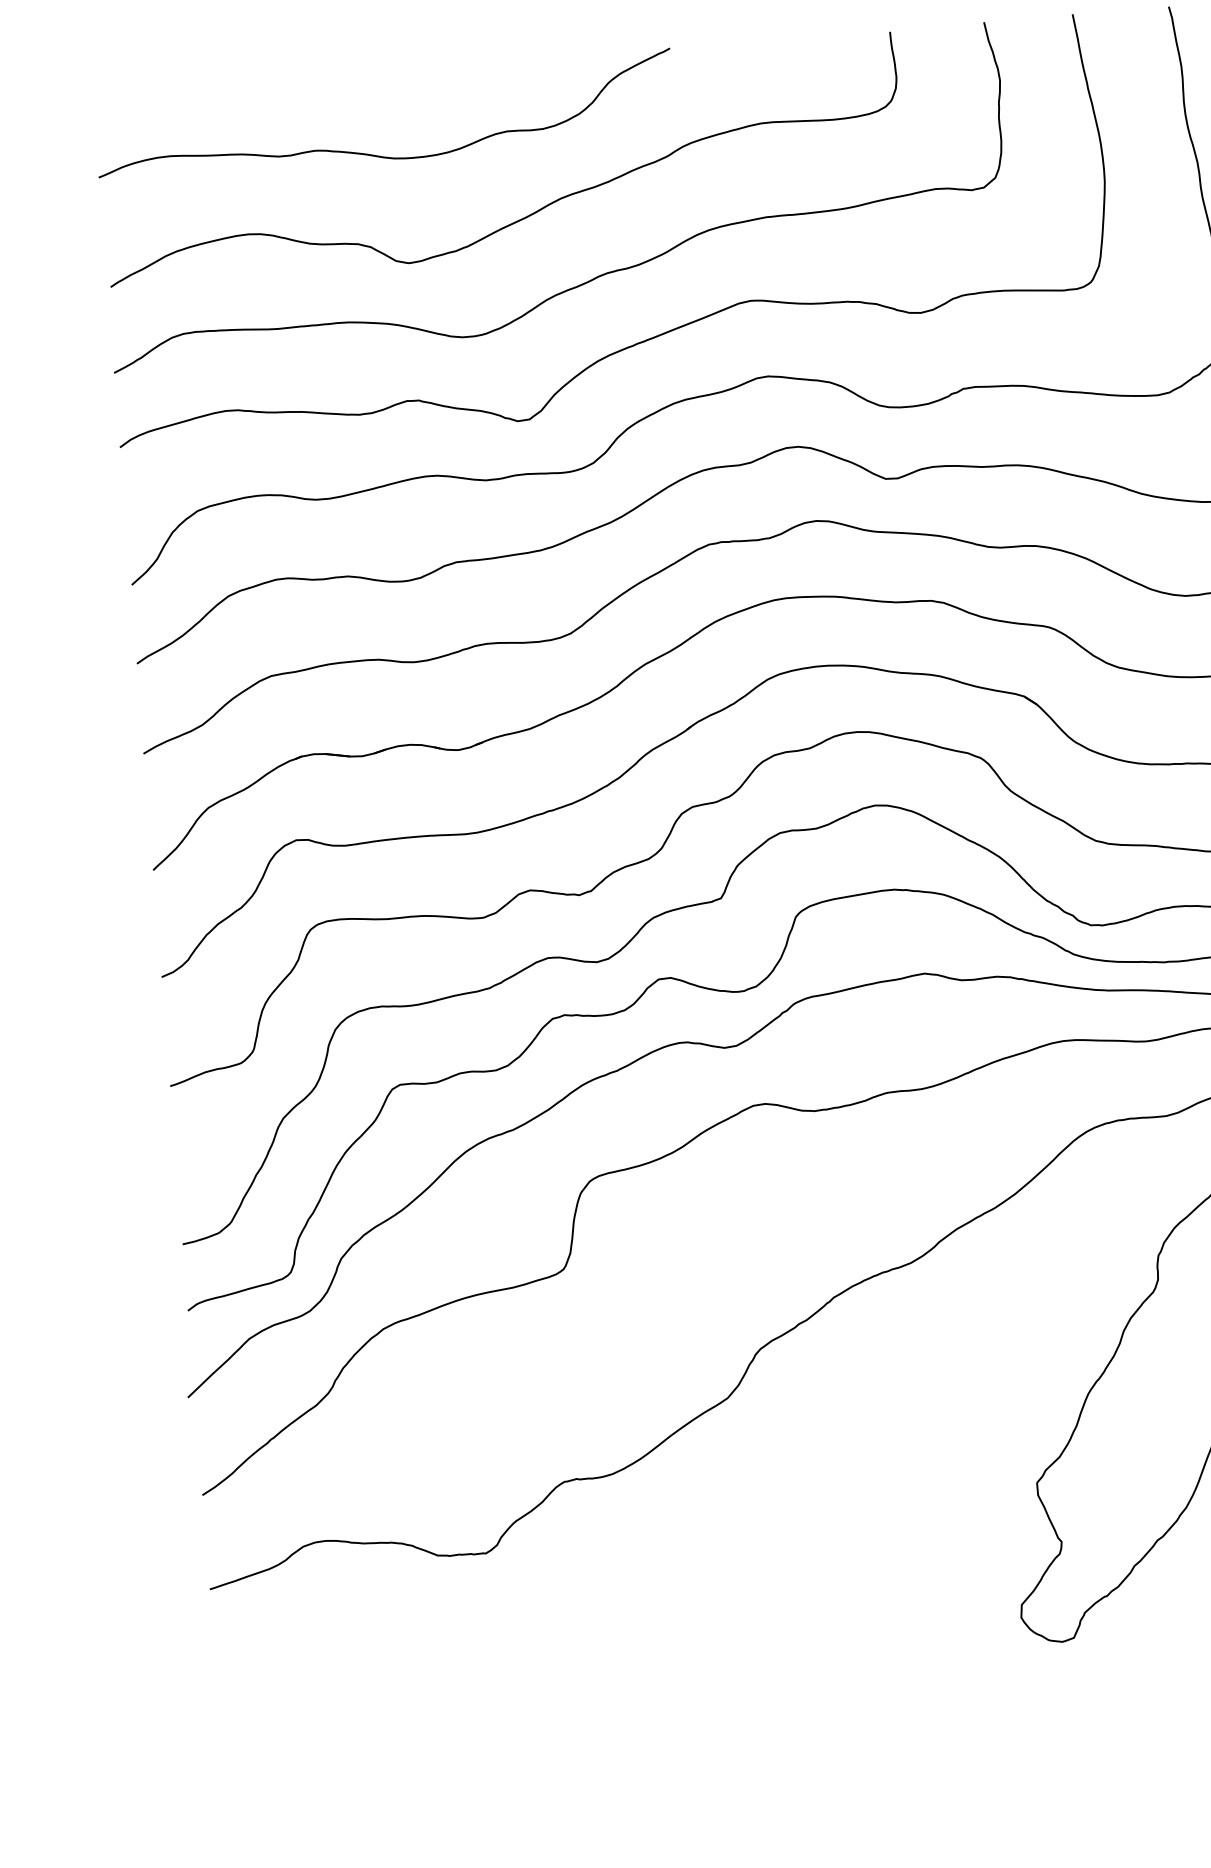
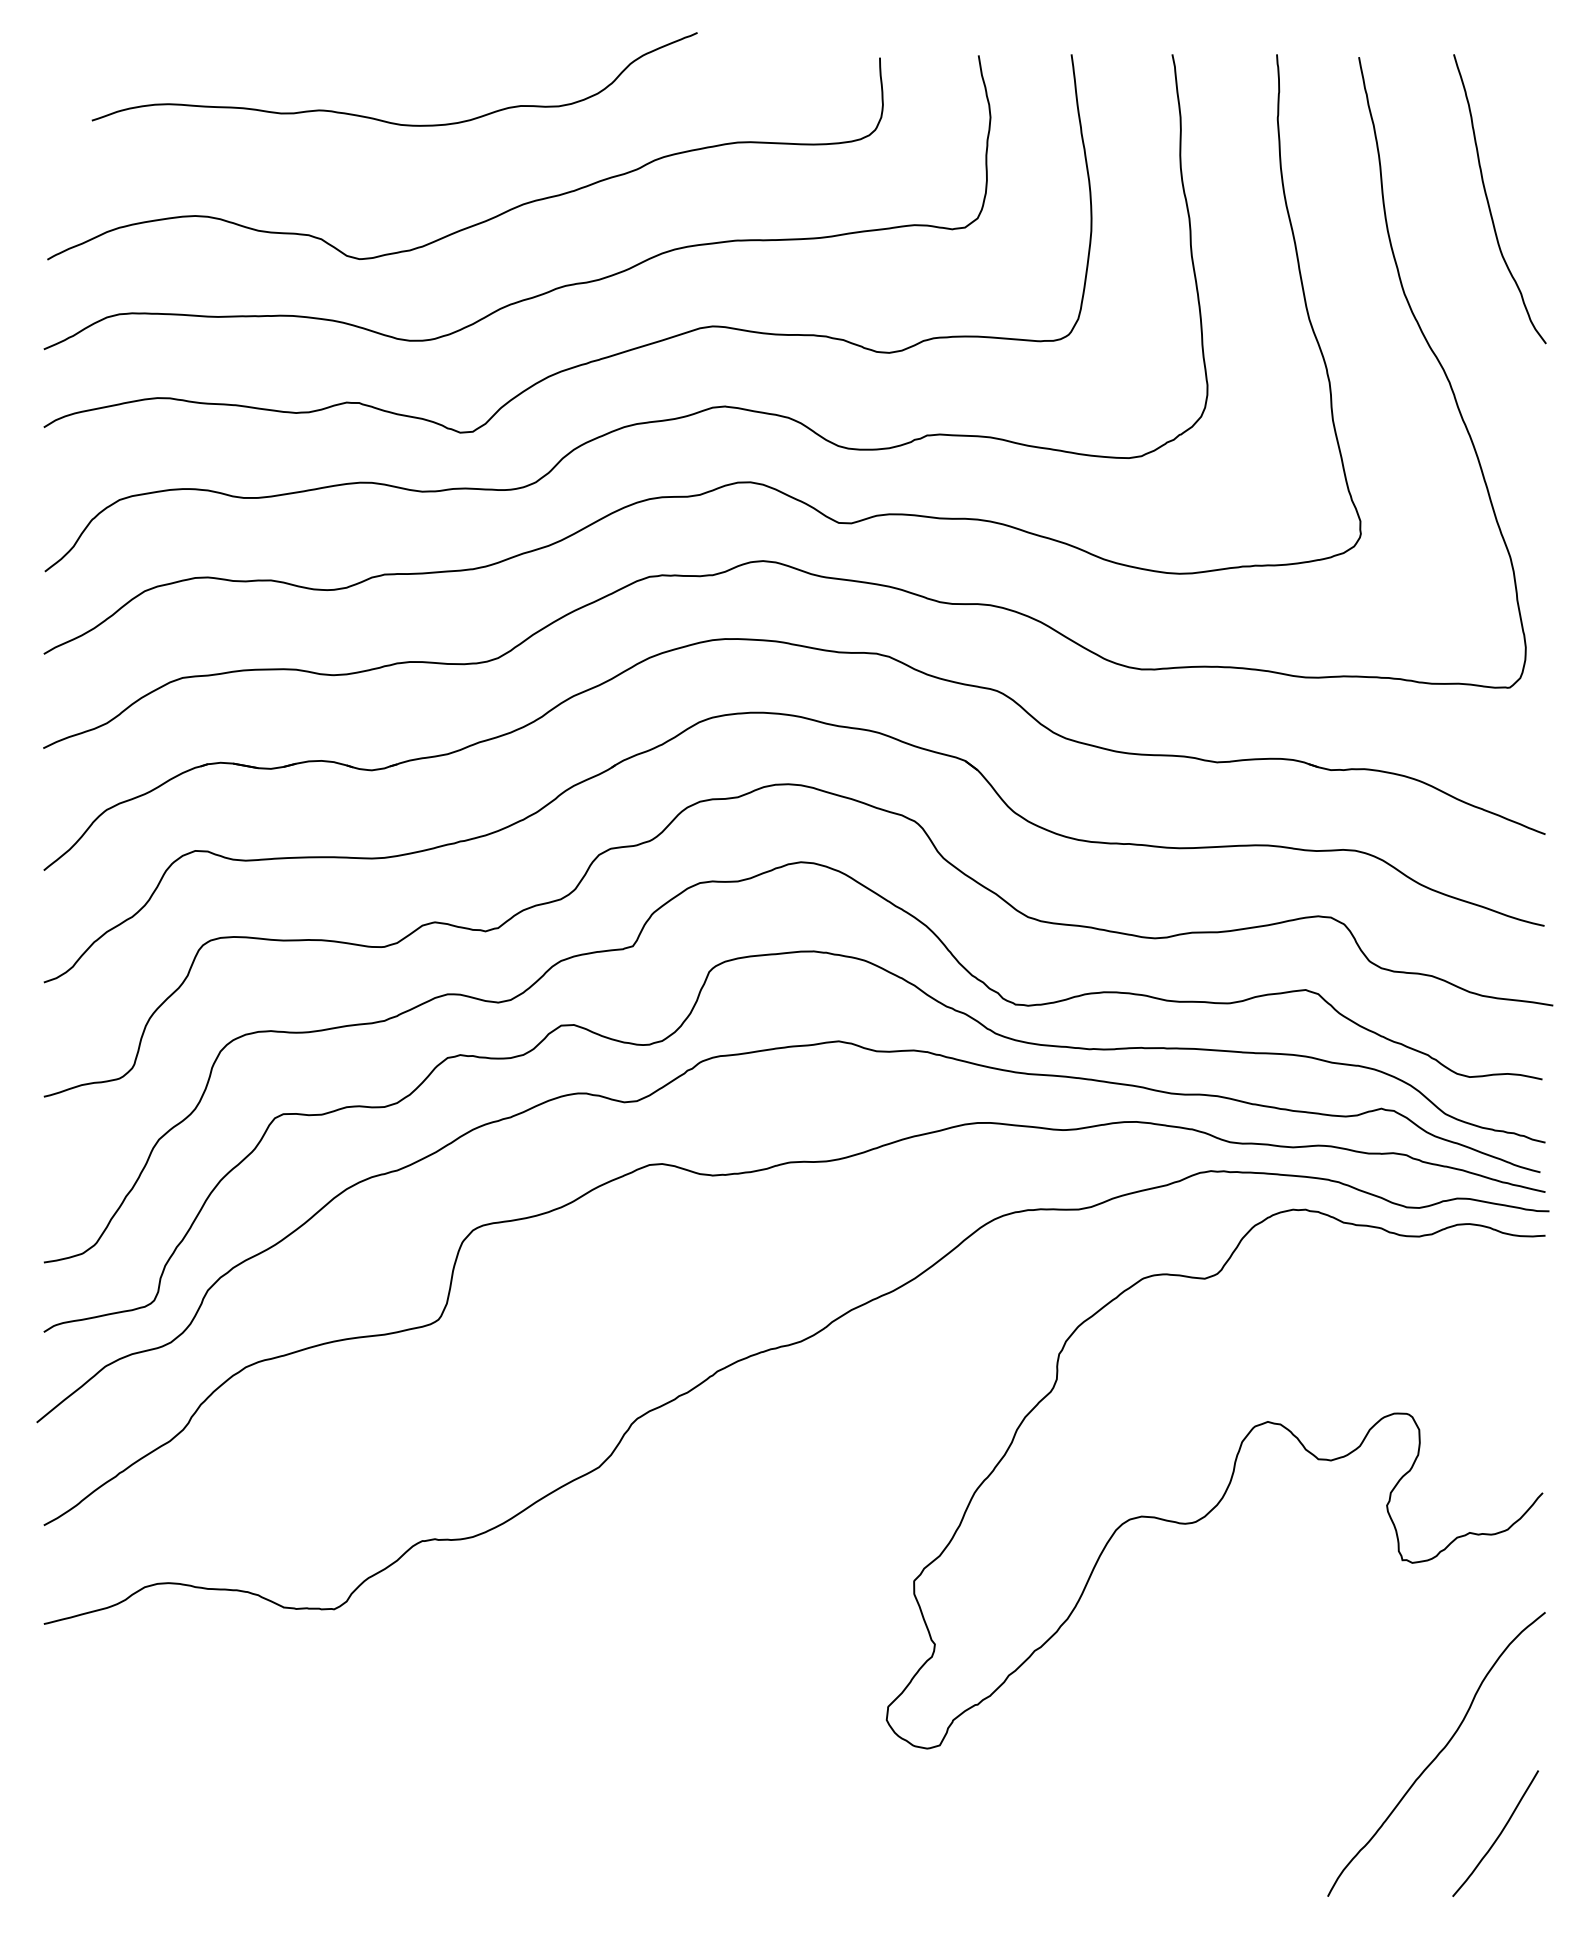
curve: (378, 155) -> (385, 120), moved

